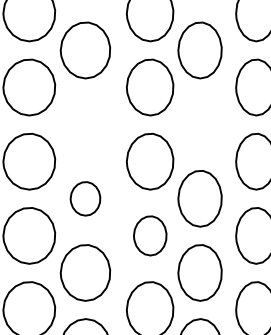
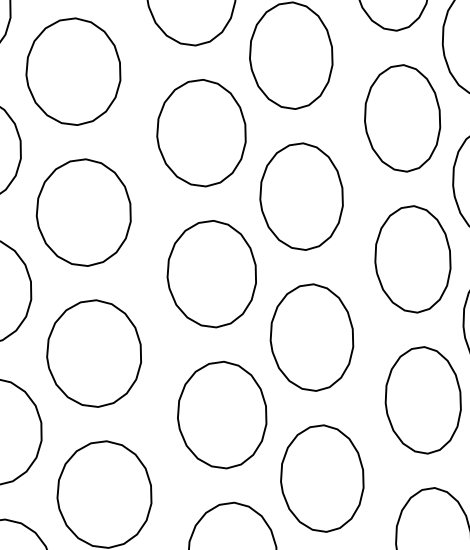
part: (85, 124) -> (83, 212), added
part: (199, 124) -> (300, 196), added
part: (85, 198) -> (94, 353), size x1.67
part: (150, 235) -> (222, 414), size x1.43

